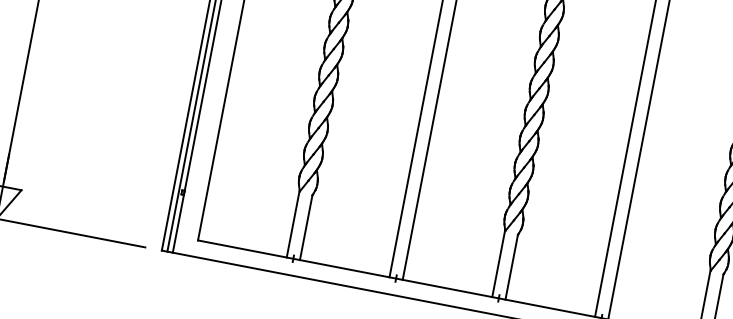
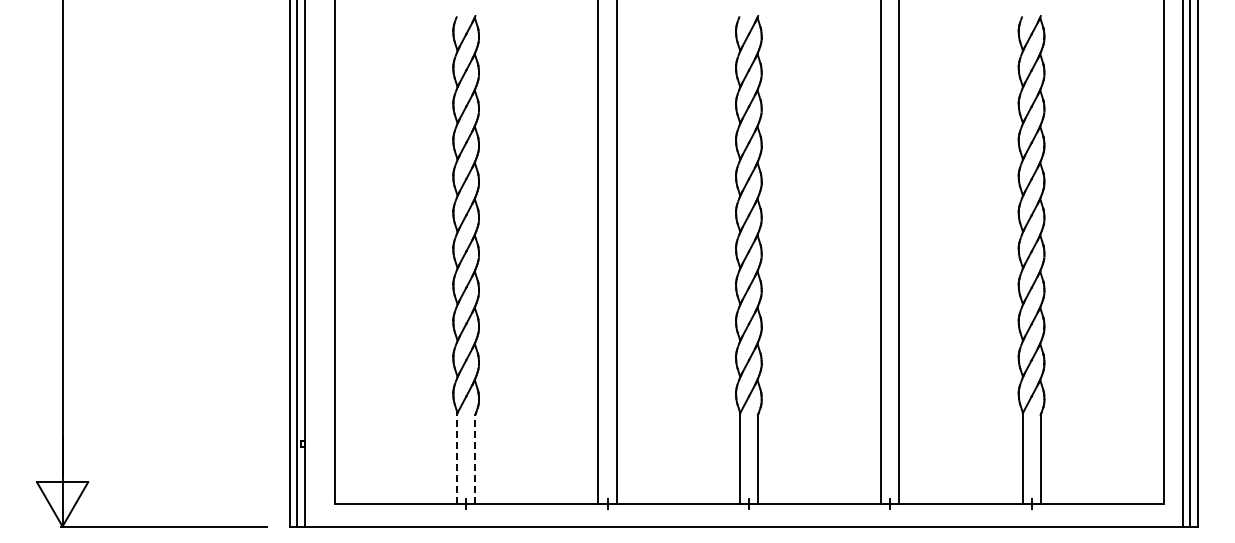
line: (293, 223) -> (457, 457), solid -> dashed
line: (306, 227) -> (475, 458), solid -> dashed

